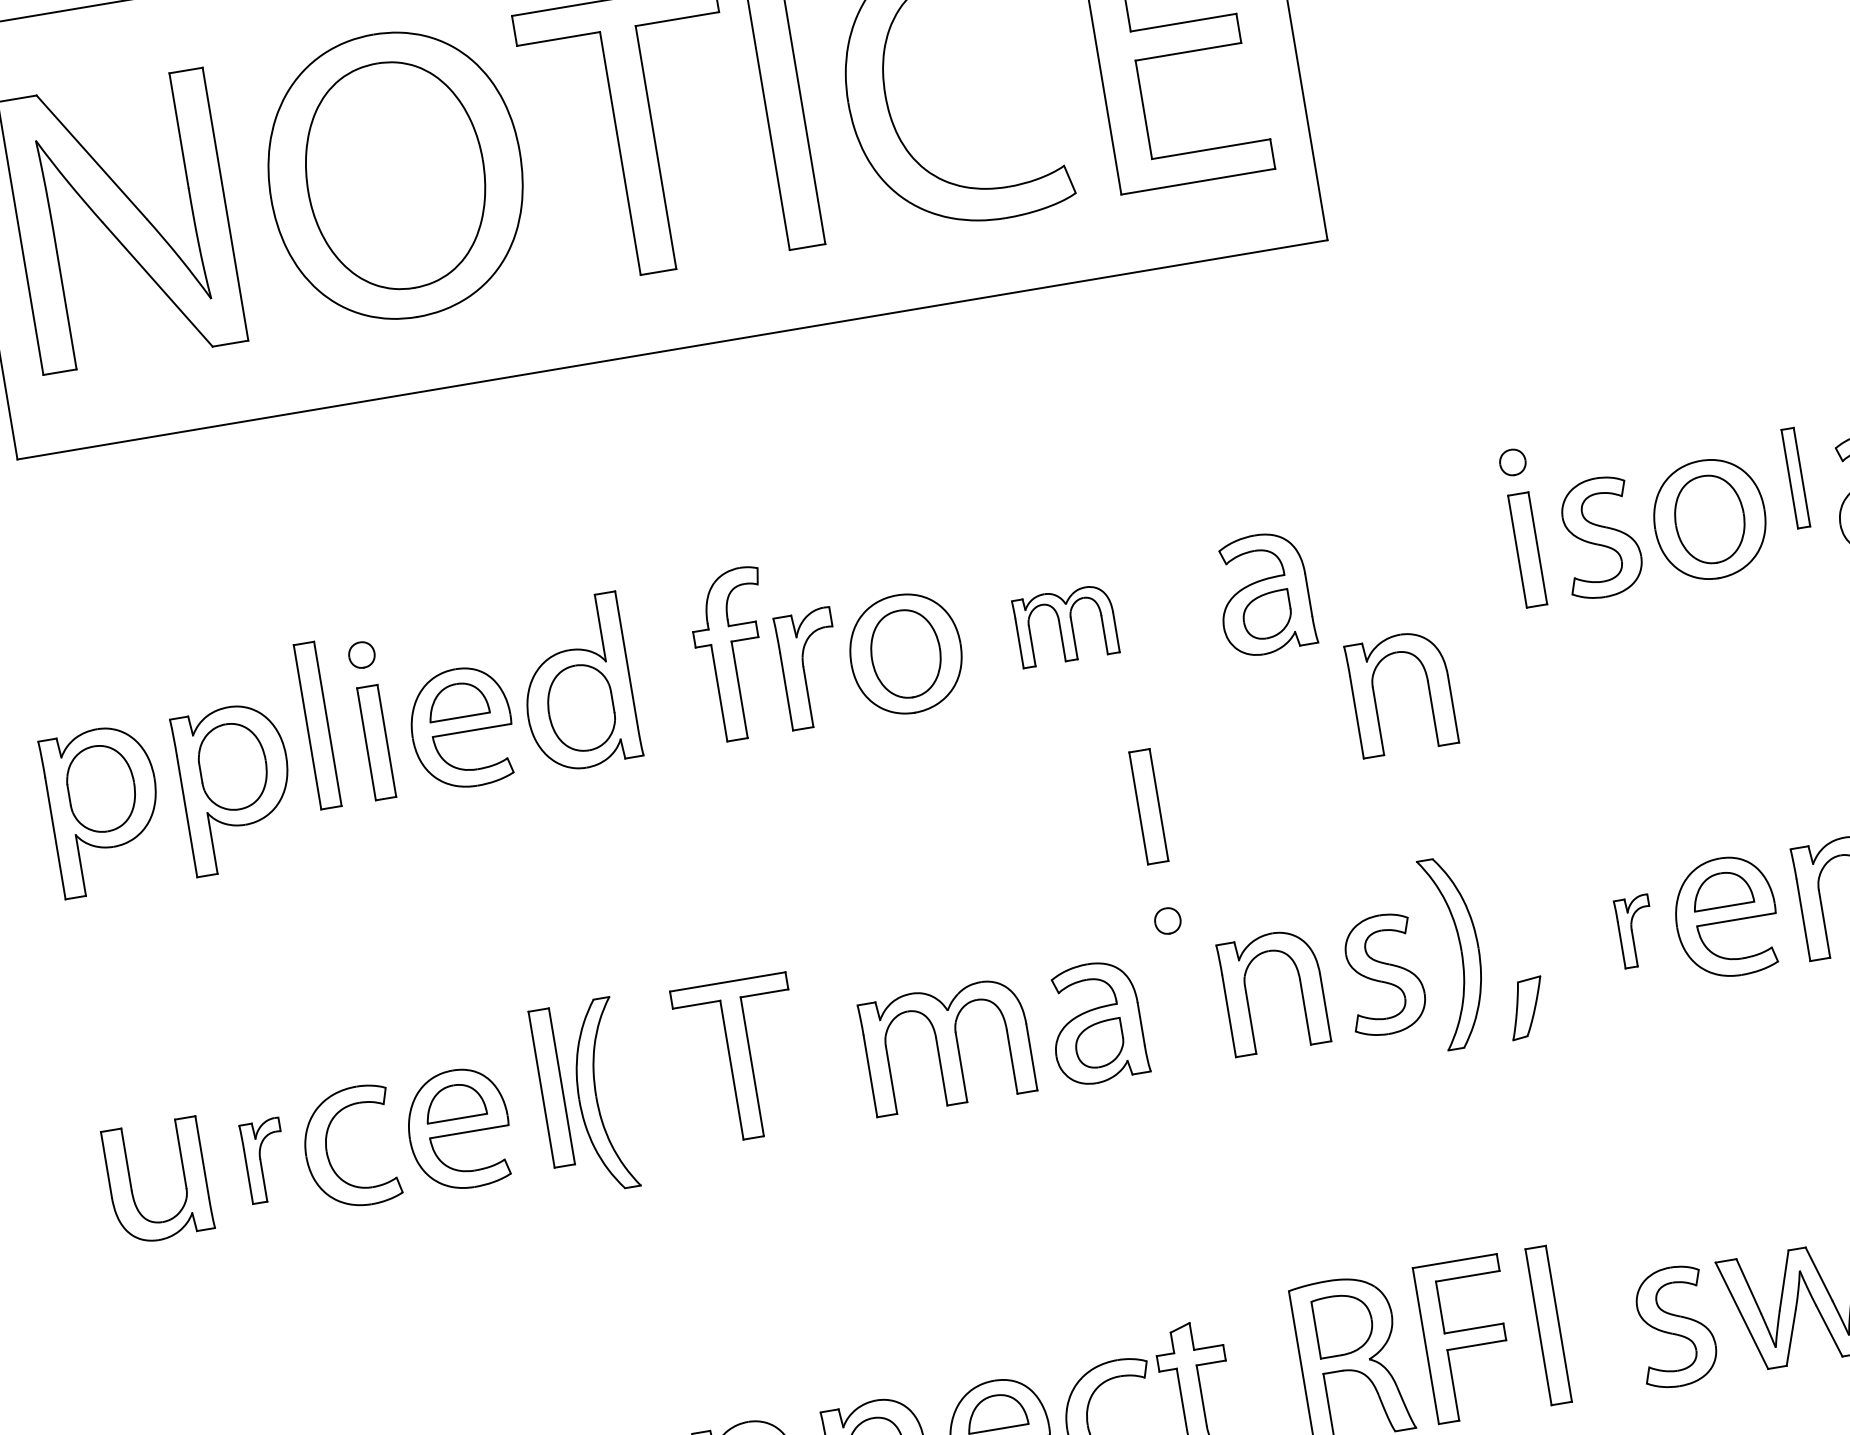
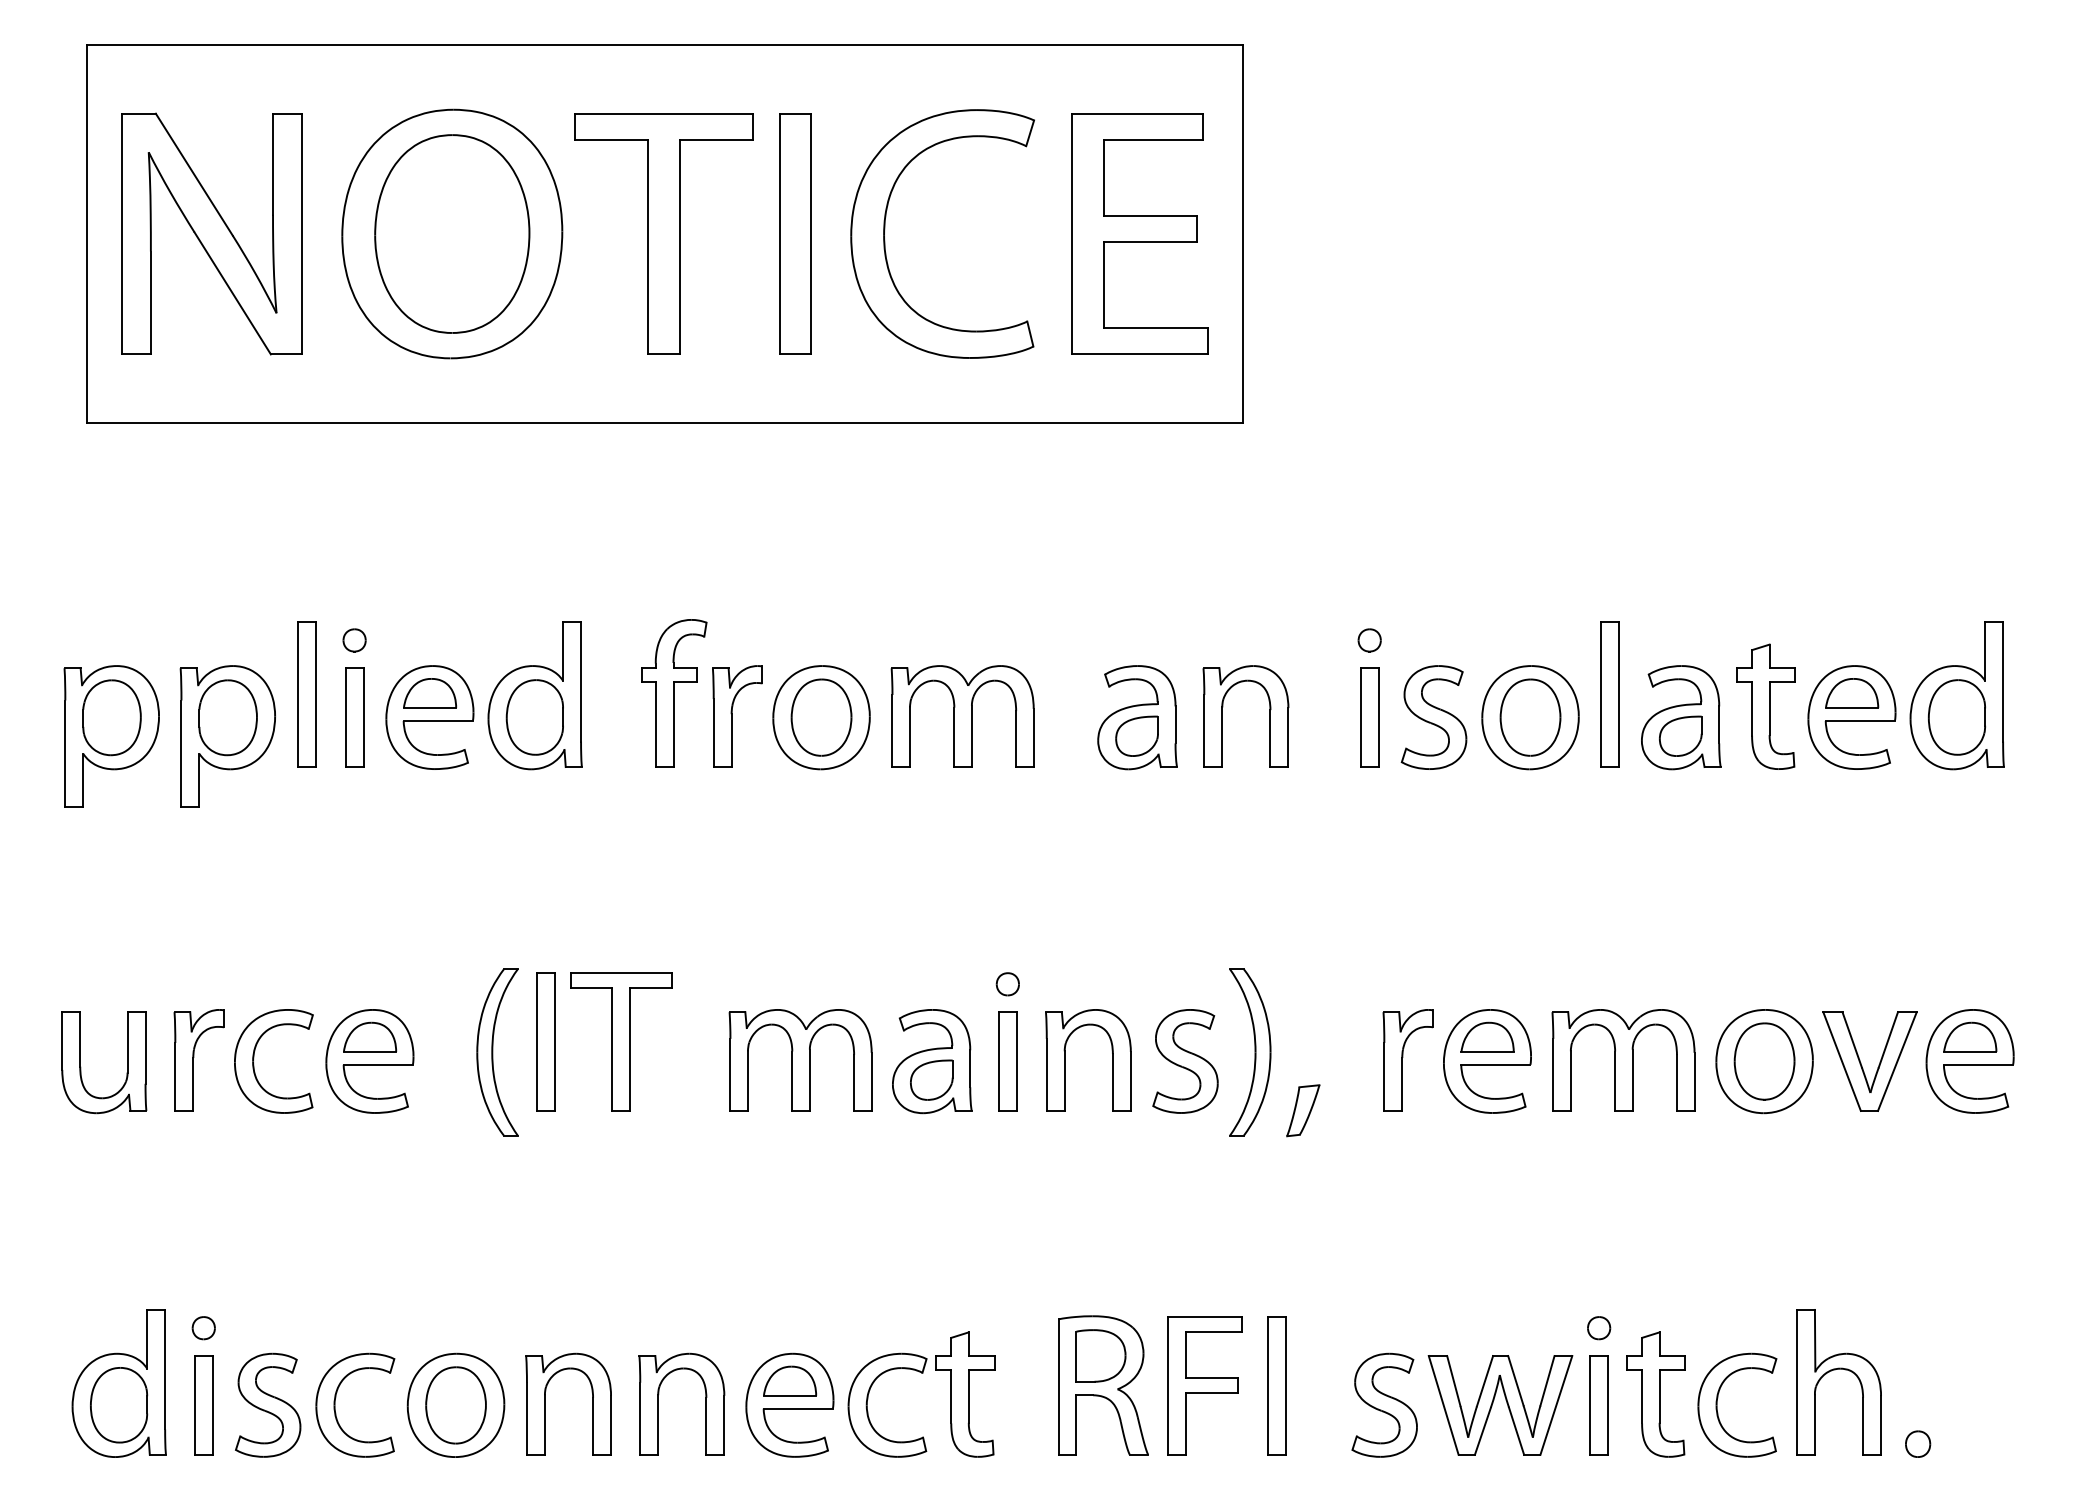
part: (1794, 478) -> (1609, 694), size x1.67
part: (1065, 625) -> (962, 716), size x1.67
part: (1374, 697) -> (1222, 716), moved
part: (1148, 806) -> (1007, 1061), moved
part: (1635, 931) -> (1407, 1060), size x1.67
part: (550, 1087) -> (545, 1041), moved
part: (264, 1160) -> (198, 1060), size x1.43

